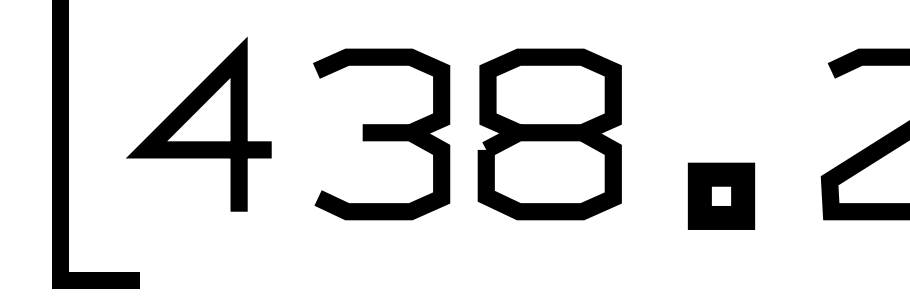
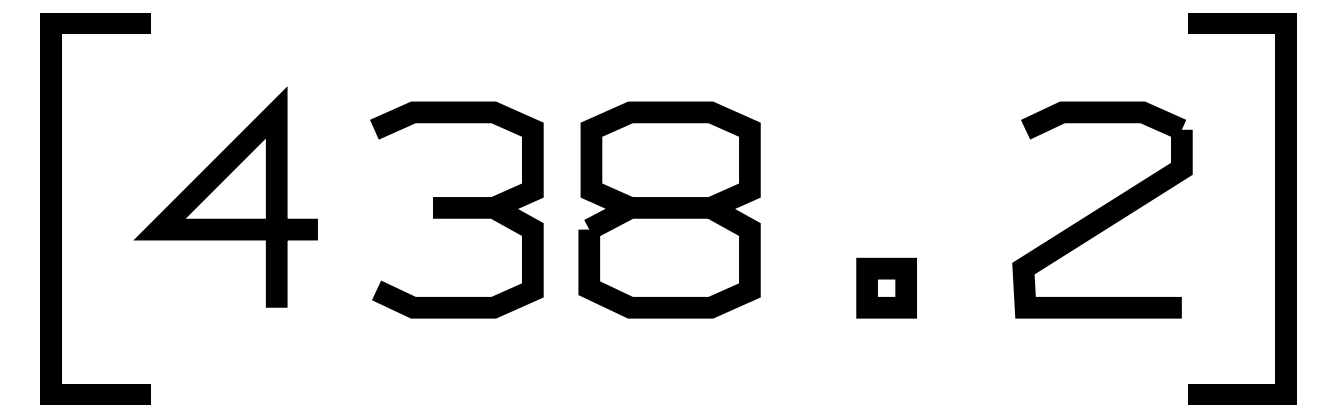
part: (721, 195) -> (886, 287), size x0.71

